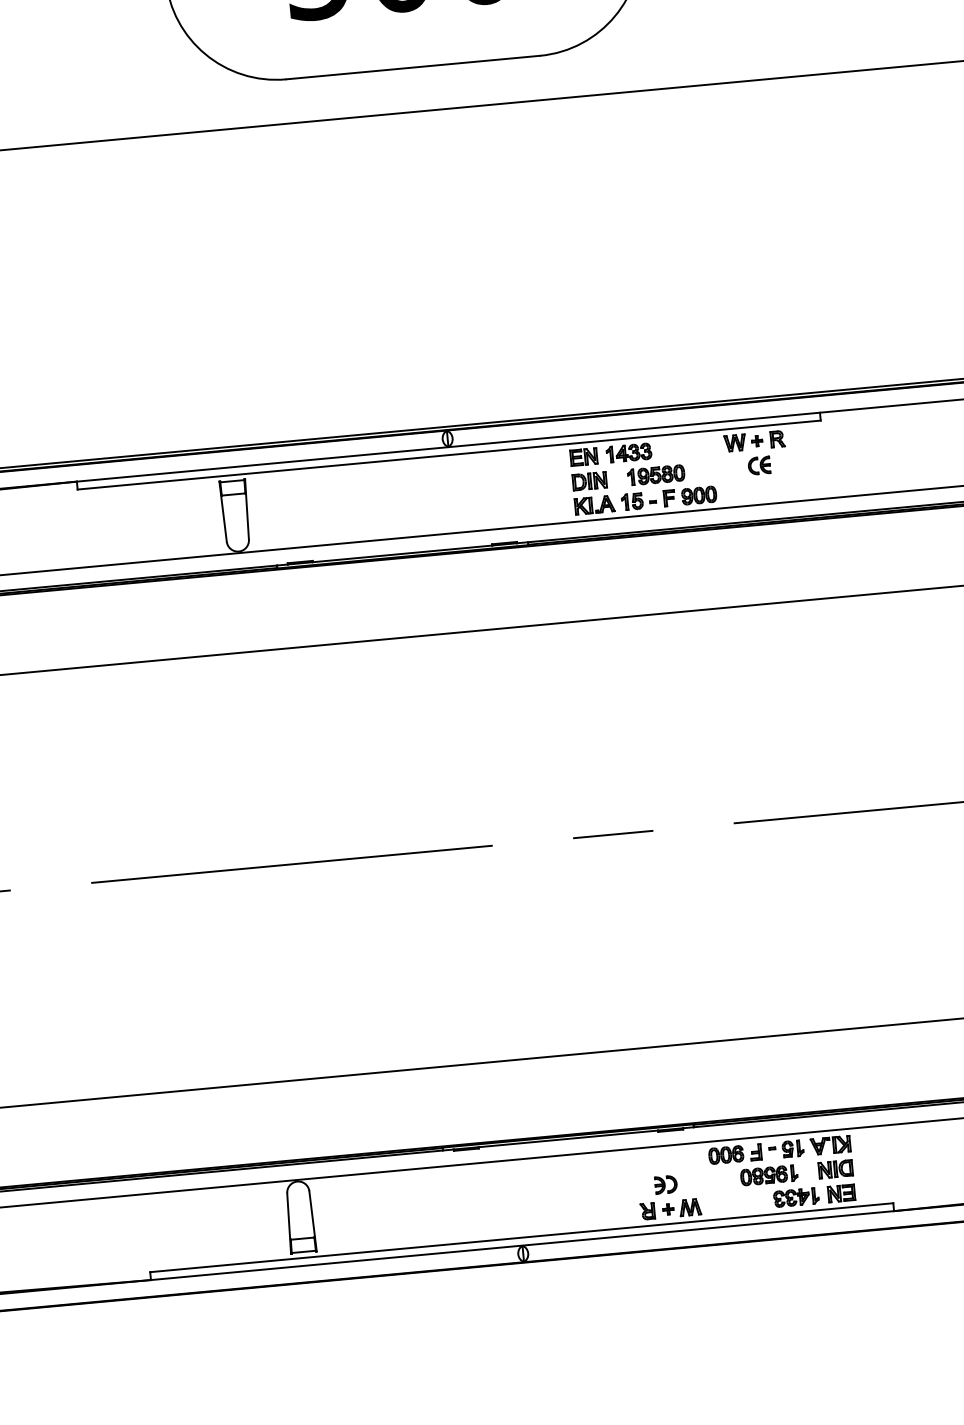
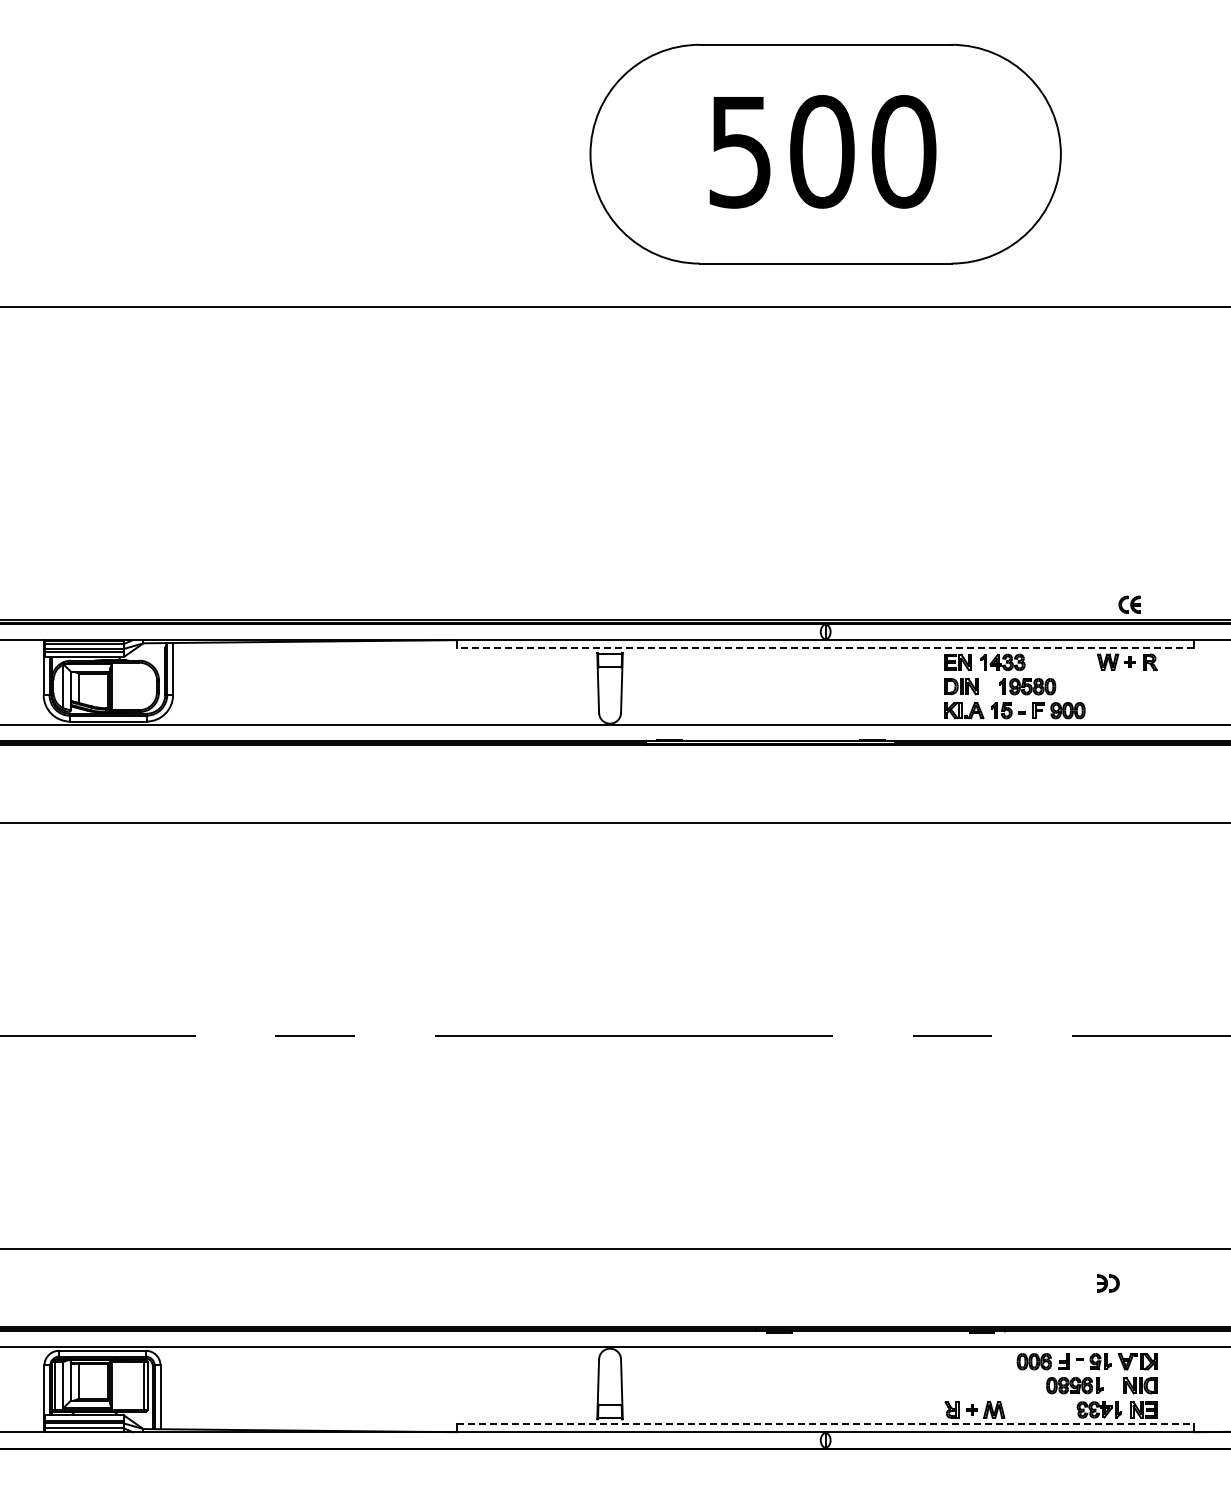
line: (449, 455) -> (825, 648), solid -> dashed
part: (759, 465) -> (1129, 604), moved
part: (666, 1184) -> (1108, 1283), moved
line: (521, 1237) -> (825, 1424), solid -> dashed

